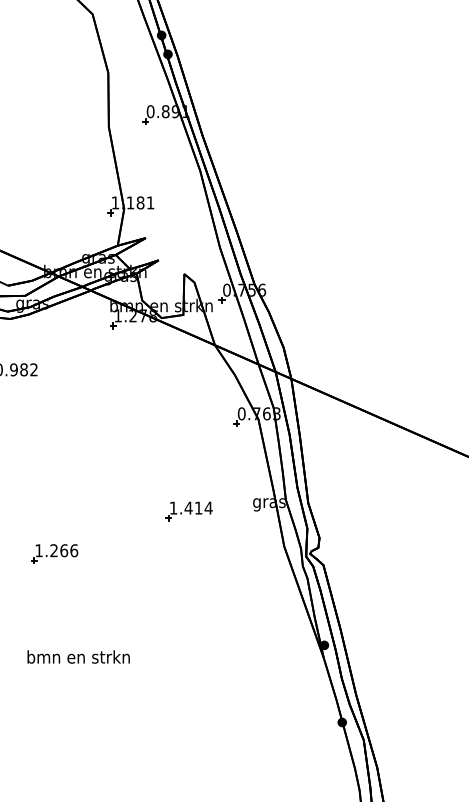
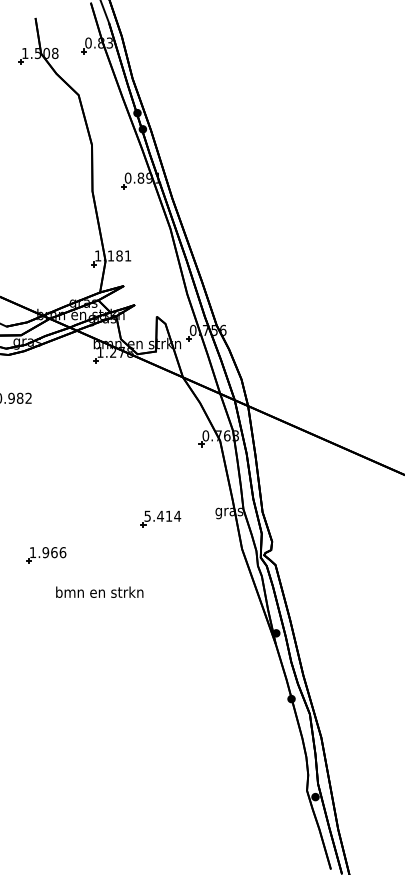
text: (173, 507) -> (147, 515), 1.414 -> 5.414
text: (53, 550) -> (45, 552), 1.266 -> 1.966
text: (78, 656) -> (99, 591), moved

